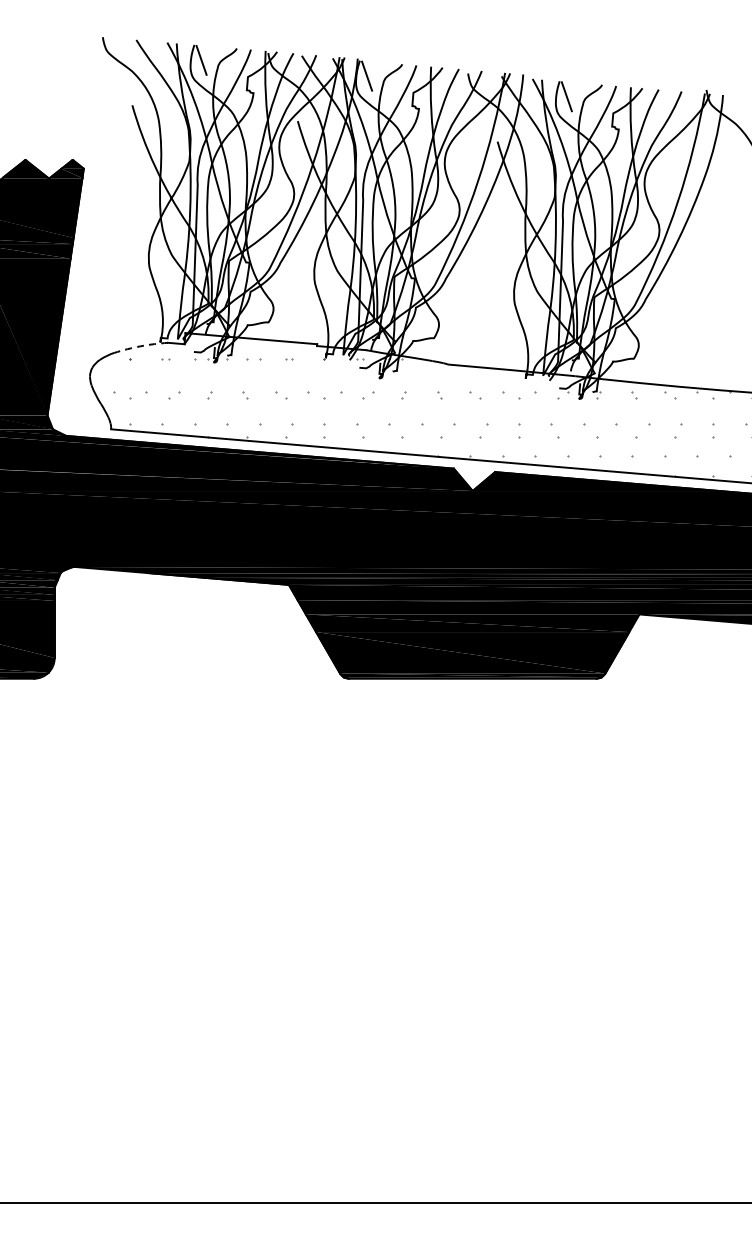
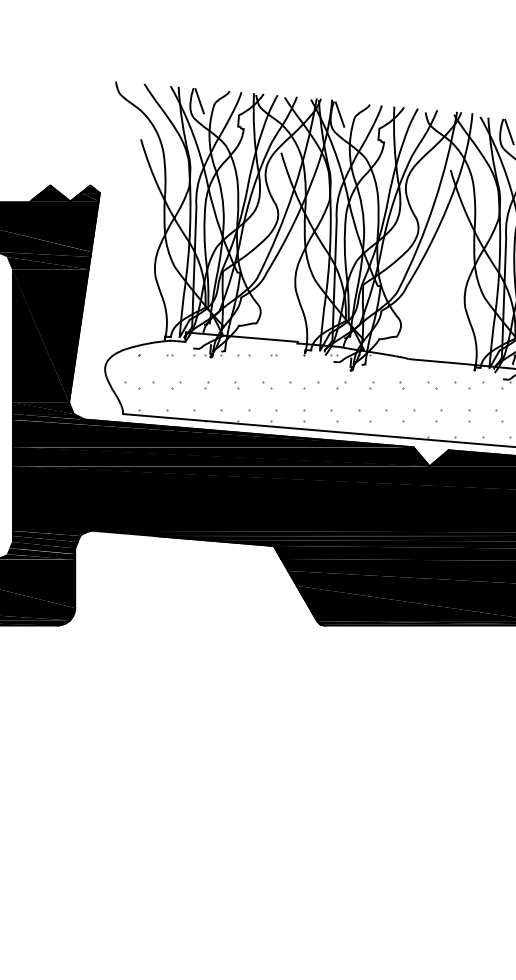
arc: (140, 346) -> (147, 343), dashed -> solid

